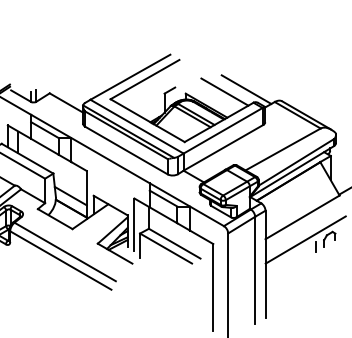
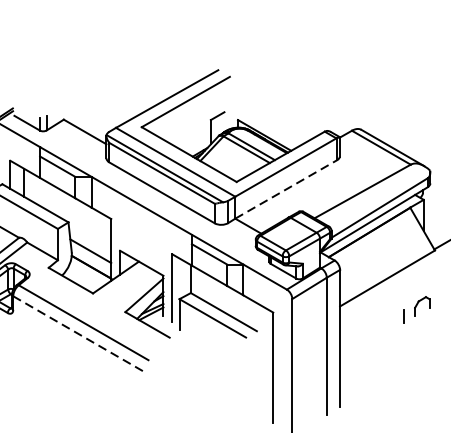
line: (246, 89) -> (315, 114), removed
line: (224, 91) -> (287, 117), removed
line: (223, 147) -> (286, 188), solid -> dashed
line: (305, 239) -> (391, 306), removed
line: (60, 260) -> (77, 333), solid -> dashed

